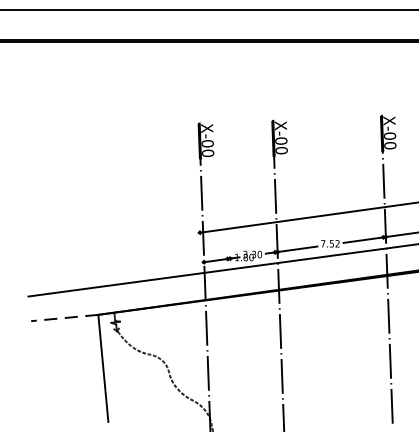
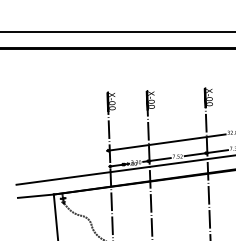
line: (63, 318) -> (35, 196), dashed -> solid

